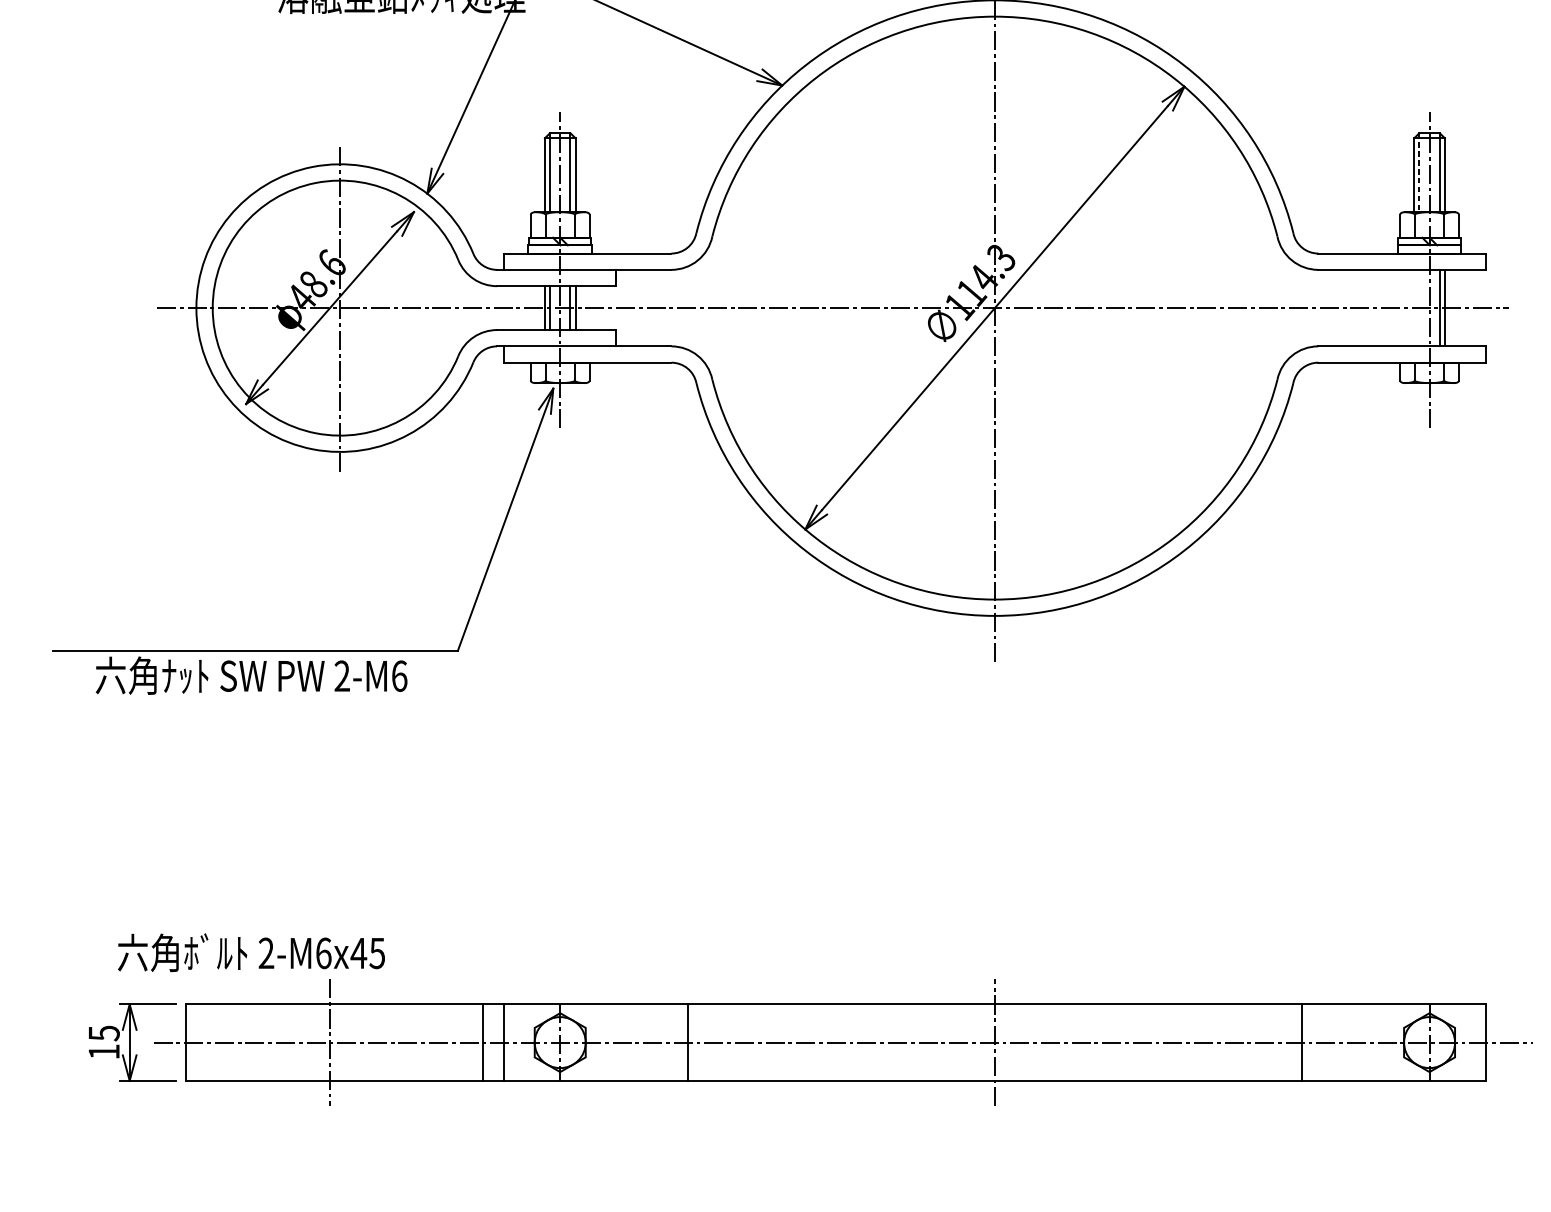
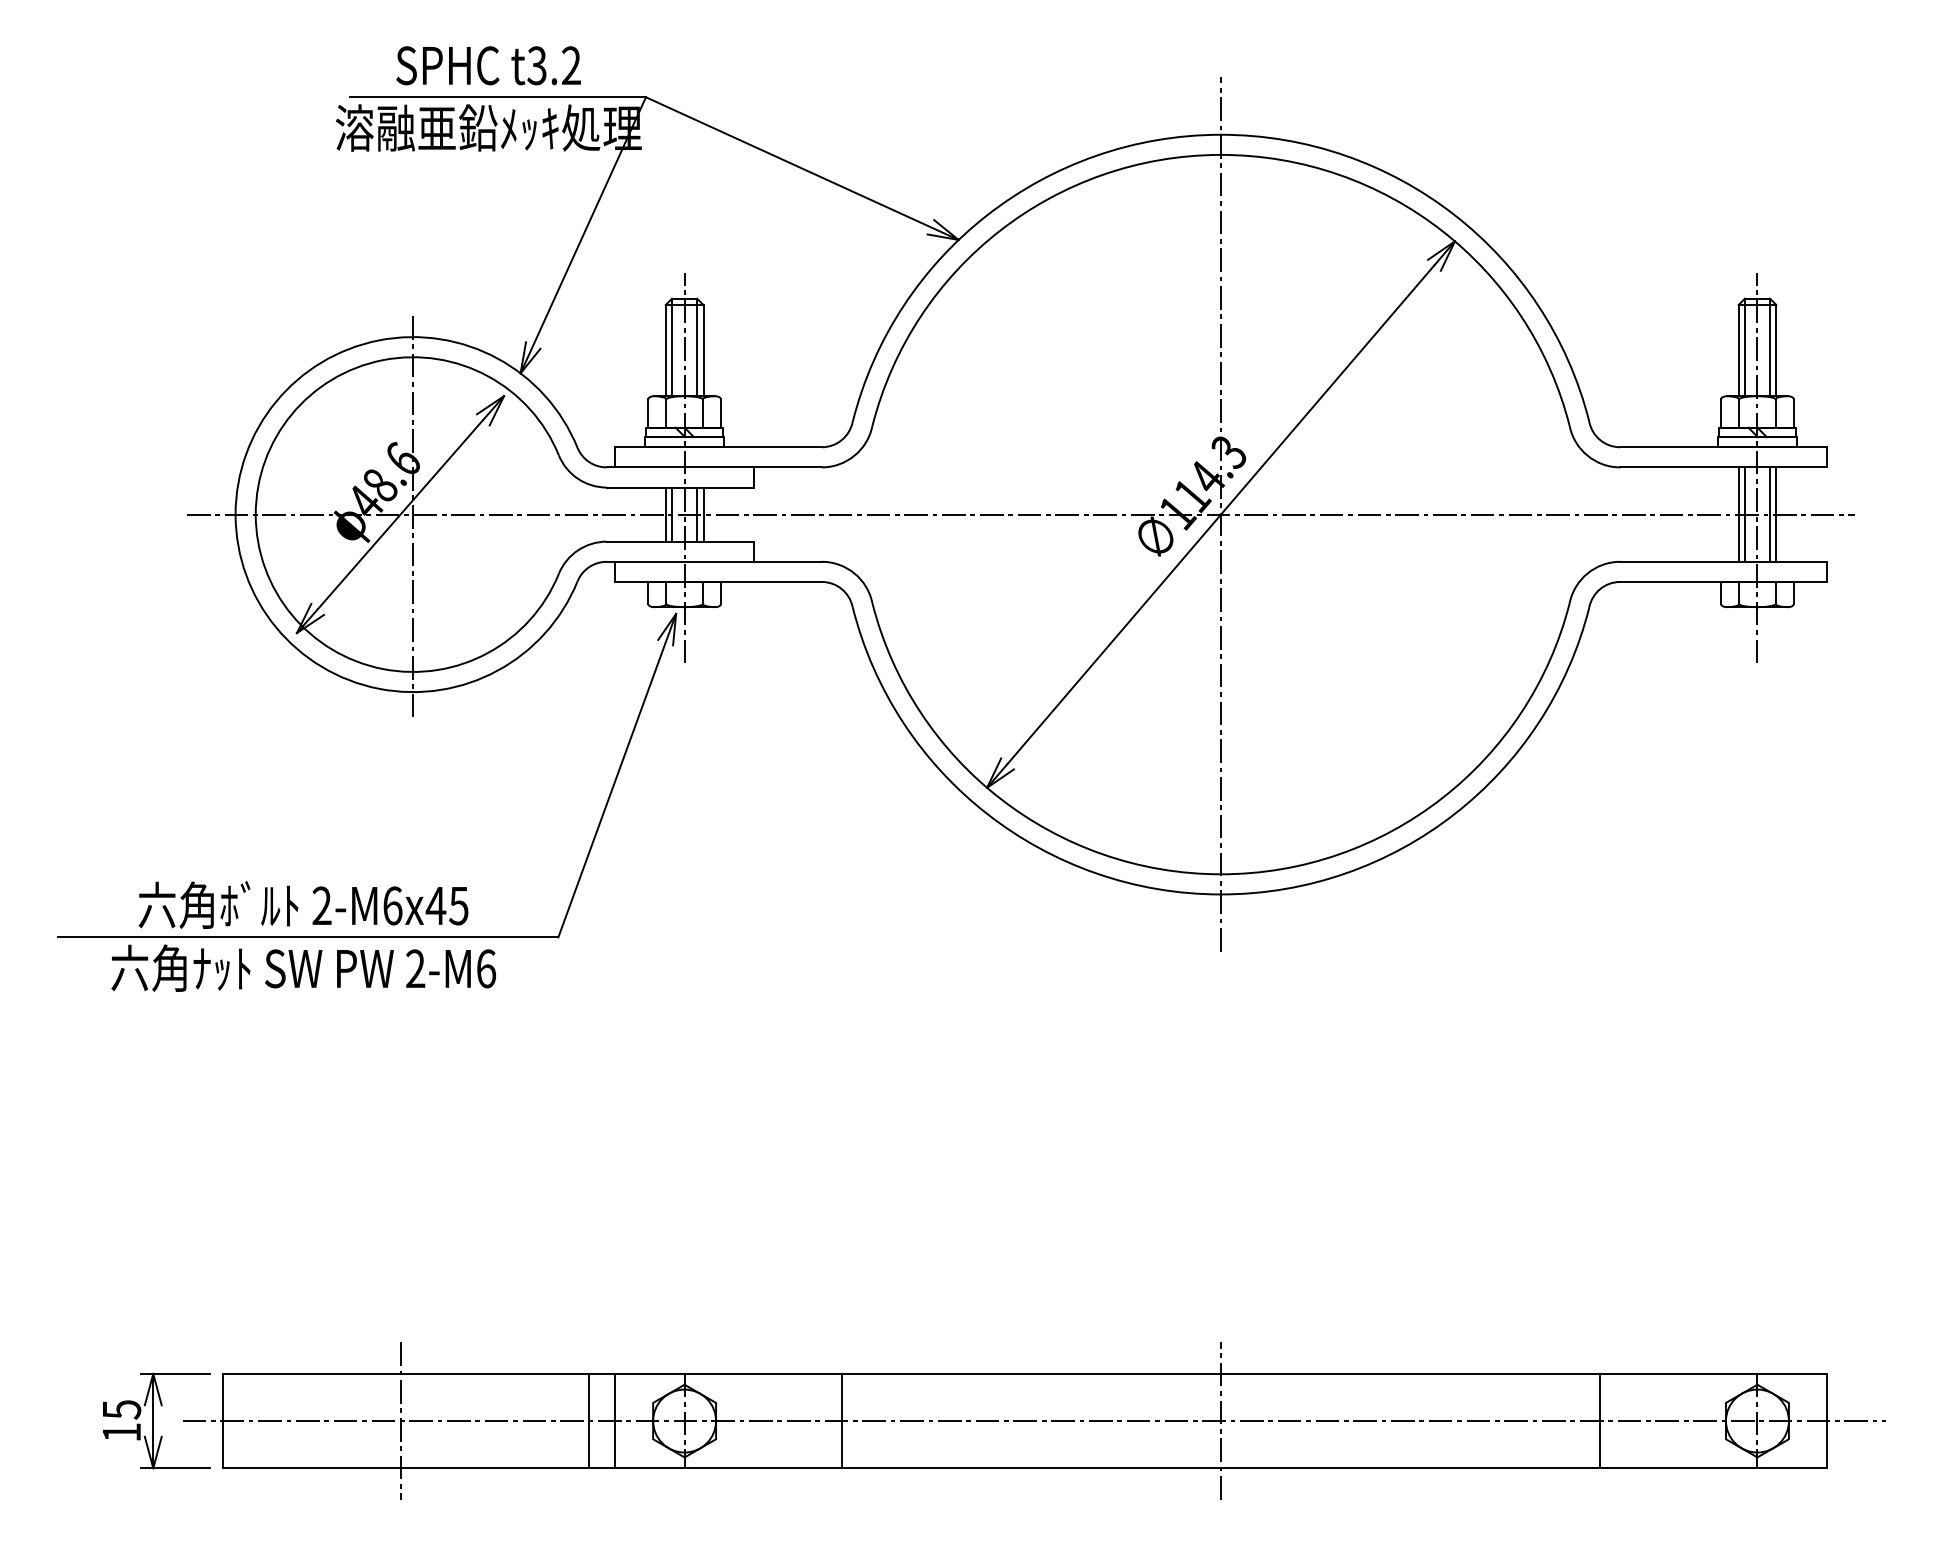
line: (1419, 172) -> (1744, 347), dashed -> solid
line: (1414, 308) -> (1738, 514), added
line: (1419, 308) -> (1744, 514), added
text: (251, 952) -> (303, 904), moved

